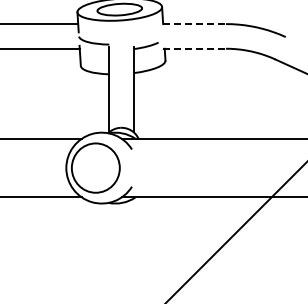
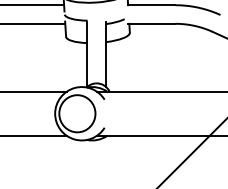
line: (194, 24) -> (151, 5), dashed -> solid
line: (194, 48) -> (151, 23), dashed -> solid

